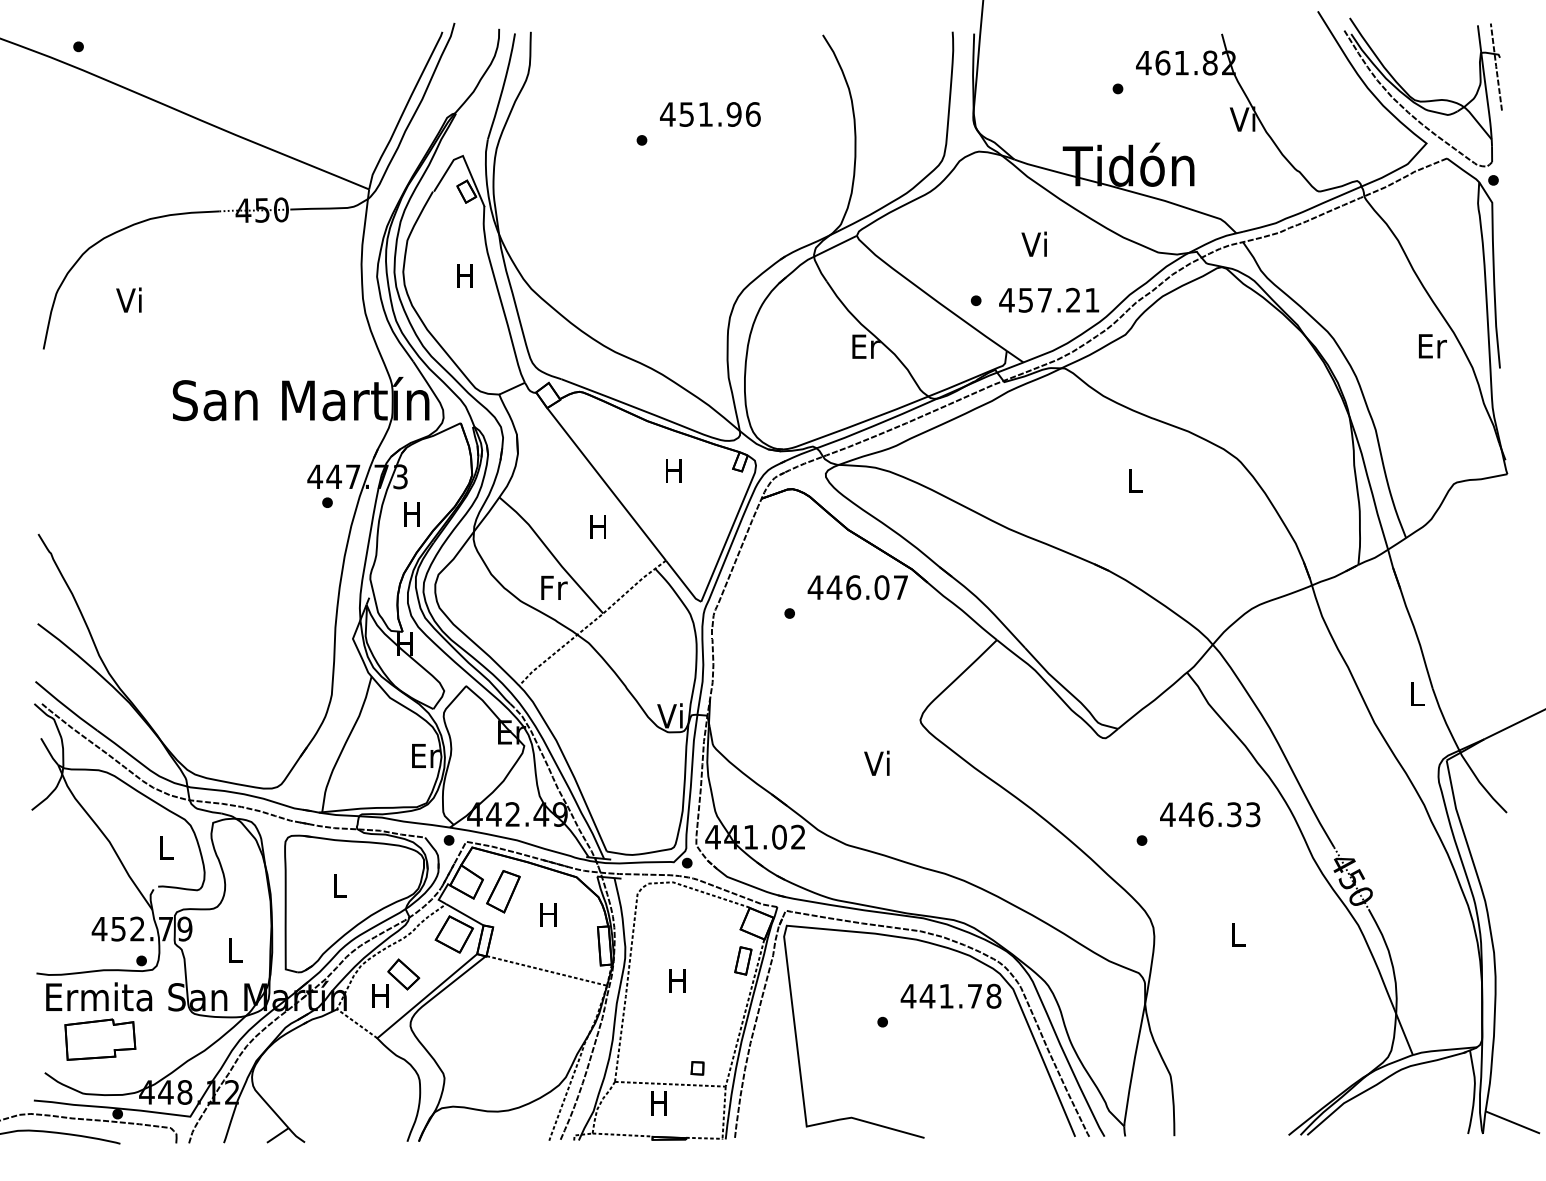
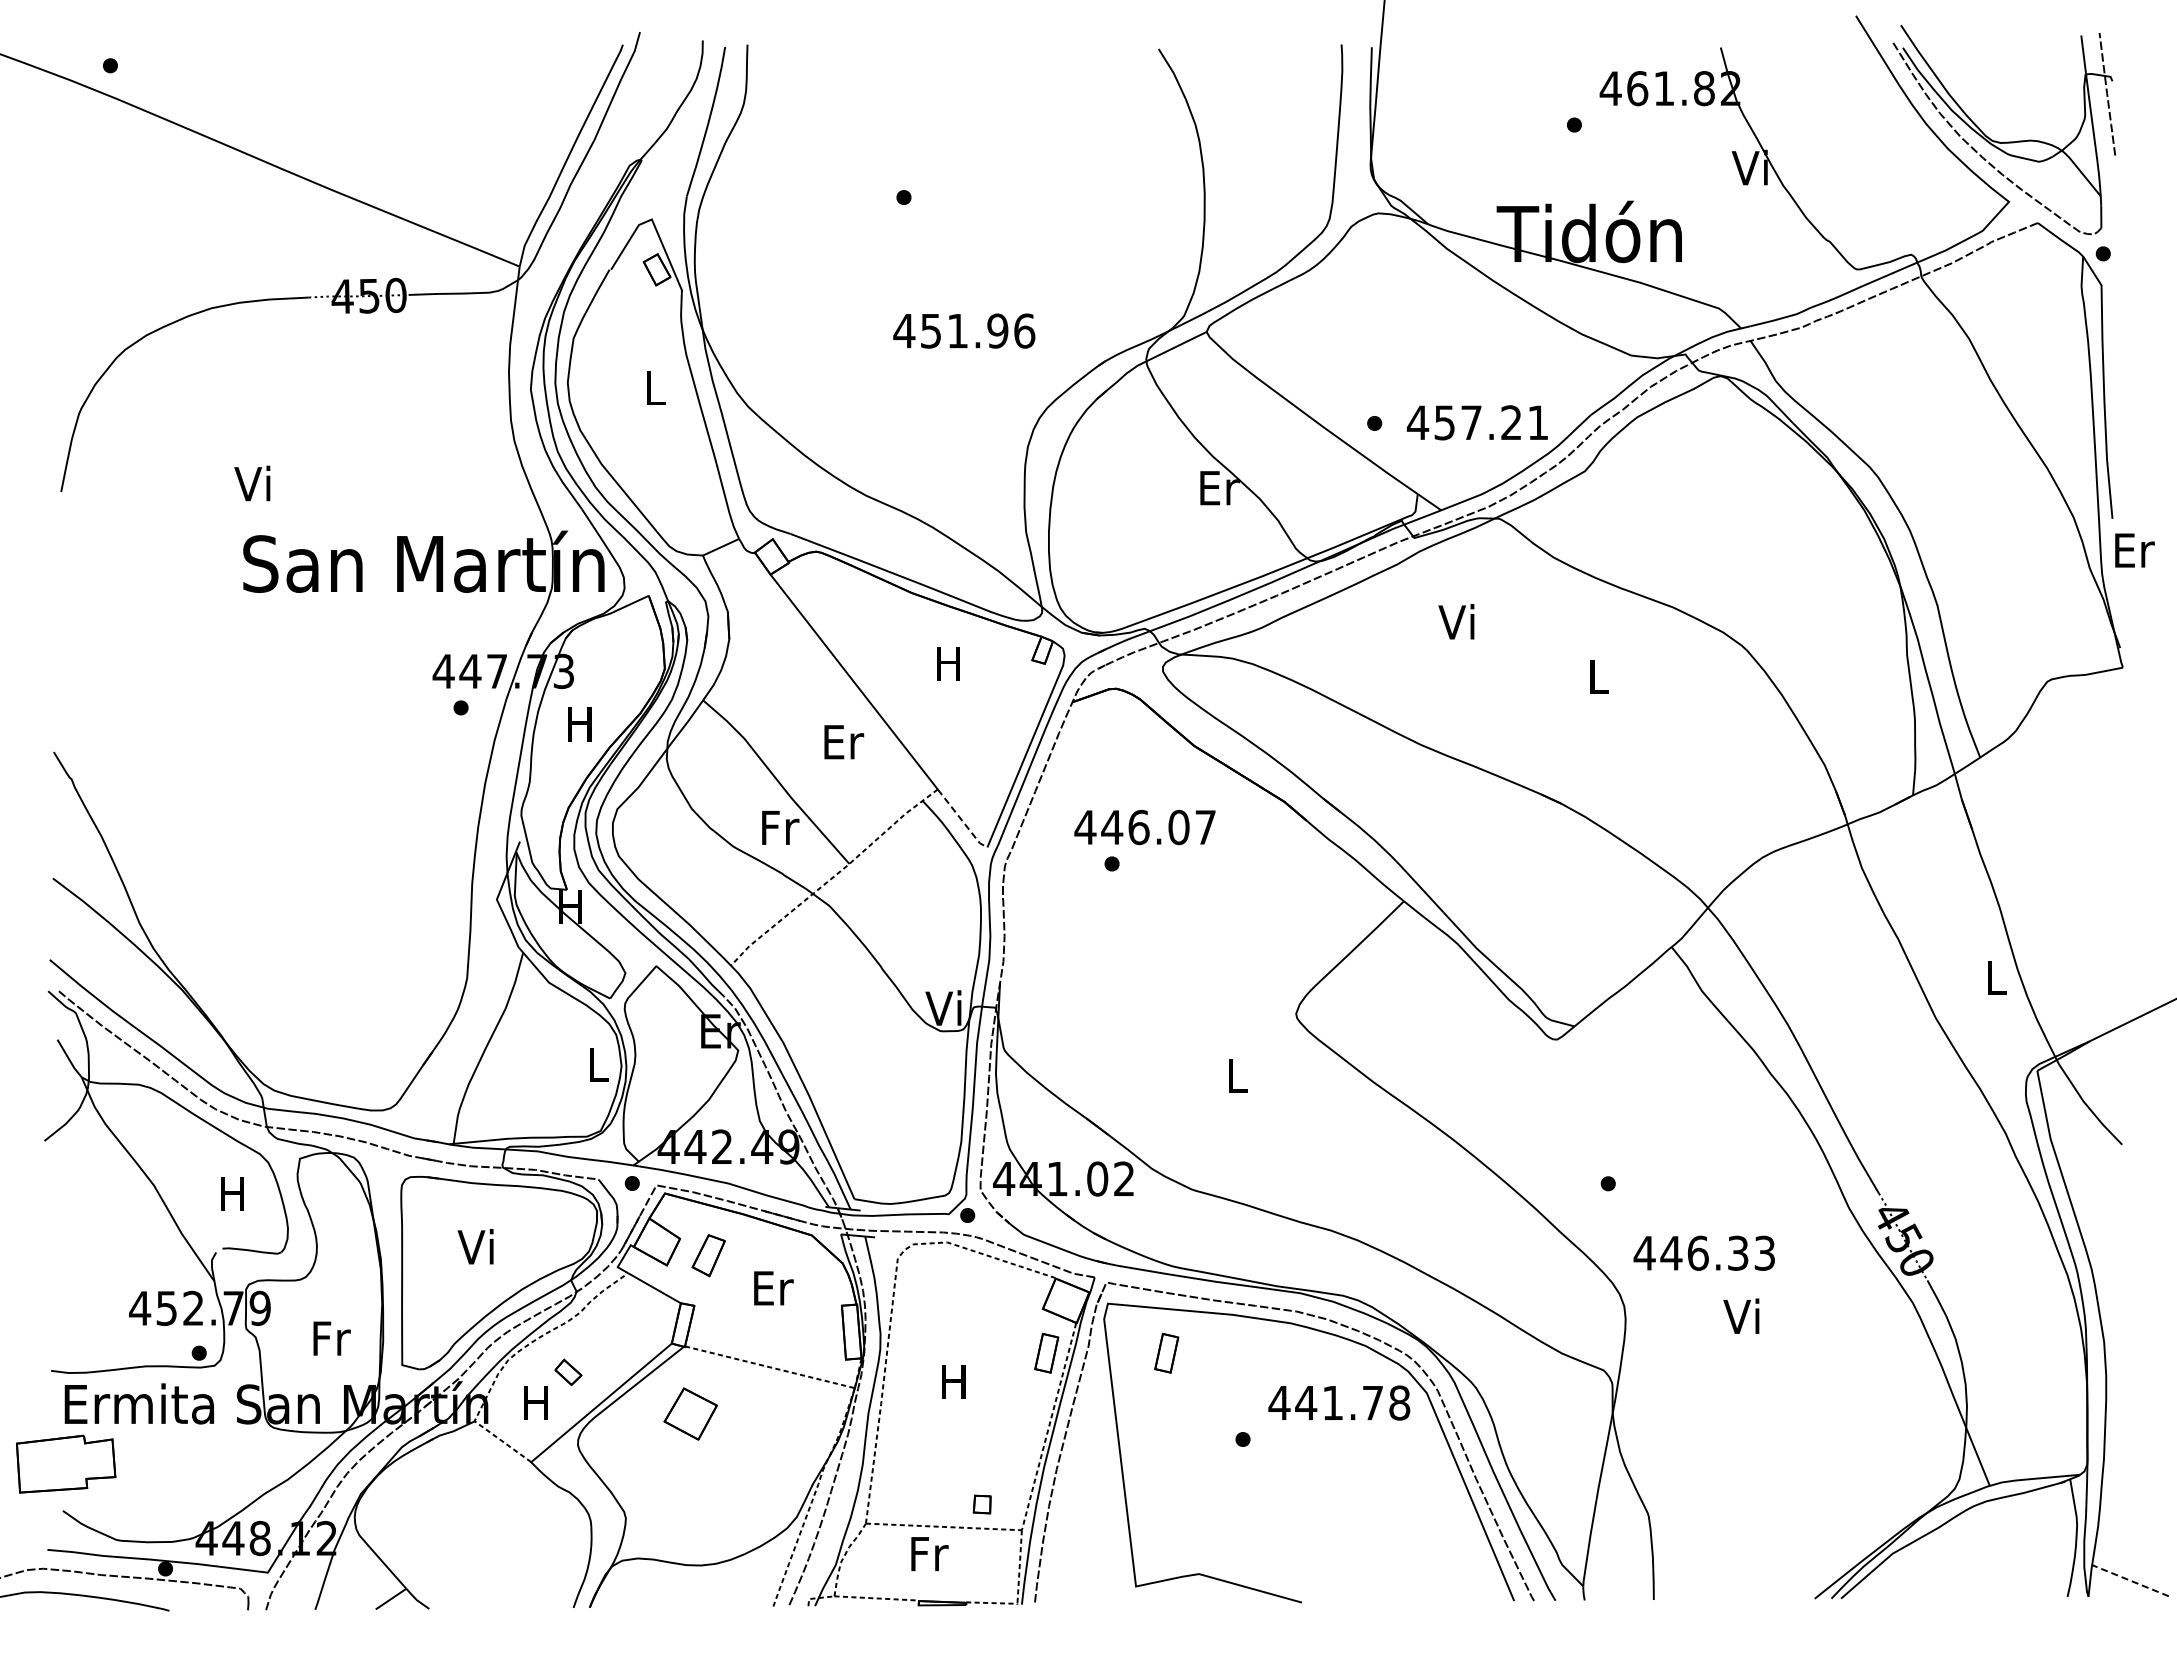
text: (710, 114) -> (964, 330), moved
text: (1034, 244) -> (1456, 621), moved
text: (464, 275) -> (654, 387), H -> L
text: (129, 300) -> (252, 483), moved
text: (1432, 346) -> (2134, 550), moved
text: (599, 527) -> (844, 742), H -> Er
line: (683, 582) -> (962, 820), solid -> dashed
text: (857, 587) -> (1144, 827), moved
text: (425, 755) -> (599, 1064), Er -> L
text: (876, 763) -> (1234, 1074), Vi -> L
text: (1209, 814) -> (1703, 1252), moved
text: (165, 847) -> (232, 1193), L -> H
text: (337, 885) -> (475, 1246), L -> Vi
part: (503, 891) -> (708, 1255), size x0.7
text: (549, 914) -> (773, 1288), H -> Er
part: (454, 934) -> (690, 1413), moved
text: (1236, 934) -> (1741, 1315), L -> Vi
text: (235, 950) -> (331, 1338), L -> Fr
part: (828, 960) -> (1166, 1352), added
part: (403, 974) -> (568, 1372), size x0.6
part: (100, 1039) -> (66, 1463), moved
text: (660, 1103) -> (929, 1554), H -> Fr
line: (1512, 1122) -> (2130, 1580), solid -> dashed

